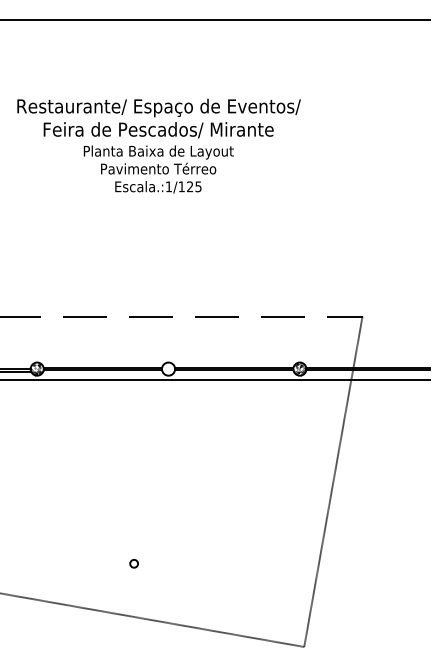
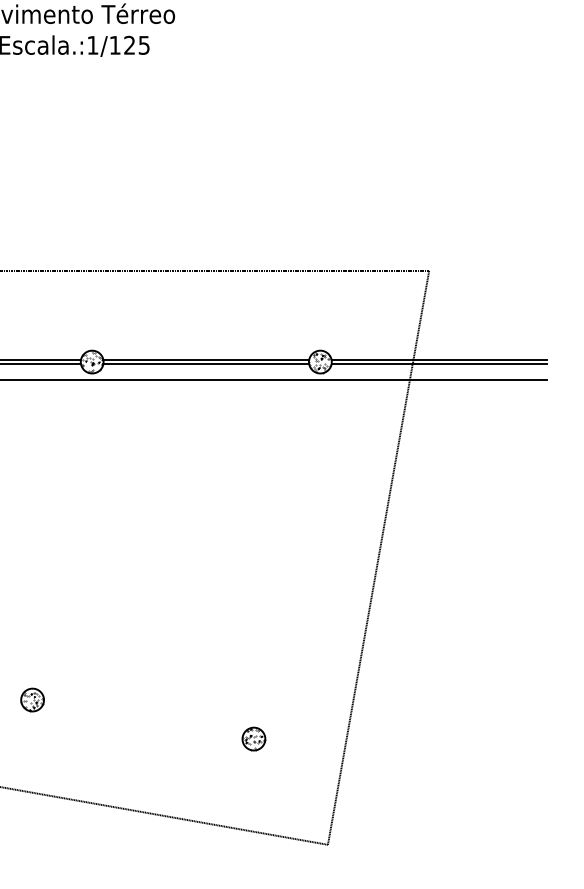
hatch: (168, 368) -> (92, 361), added
part: (133, 563) -> (31, 699), size x1.67
part: (261, 585) -> (253, 737), added

